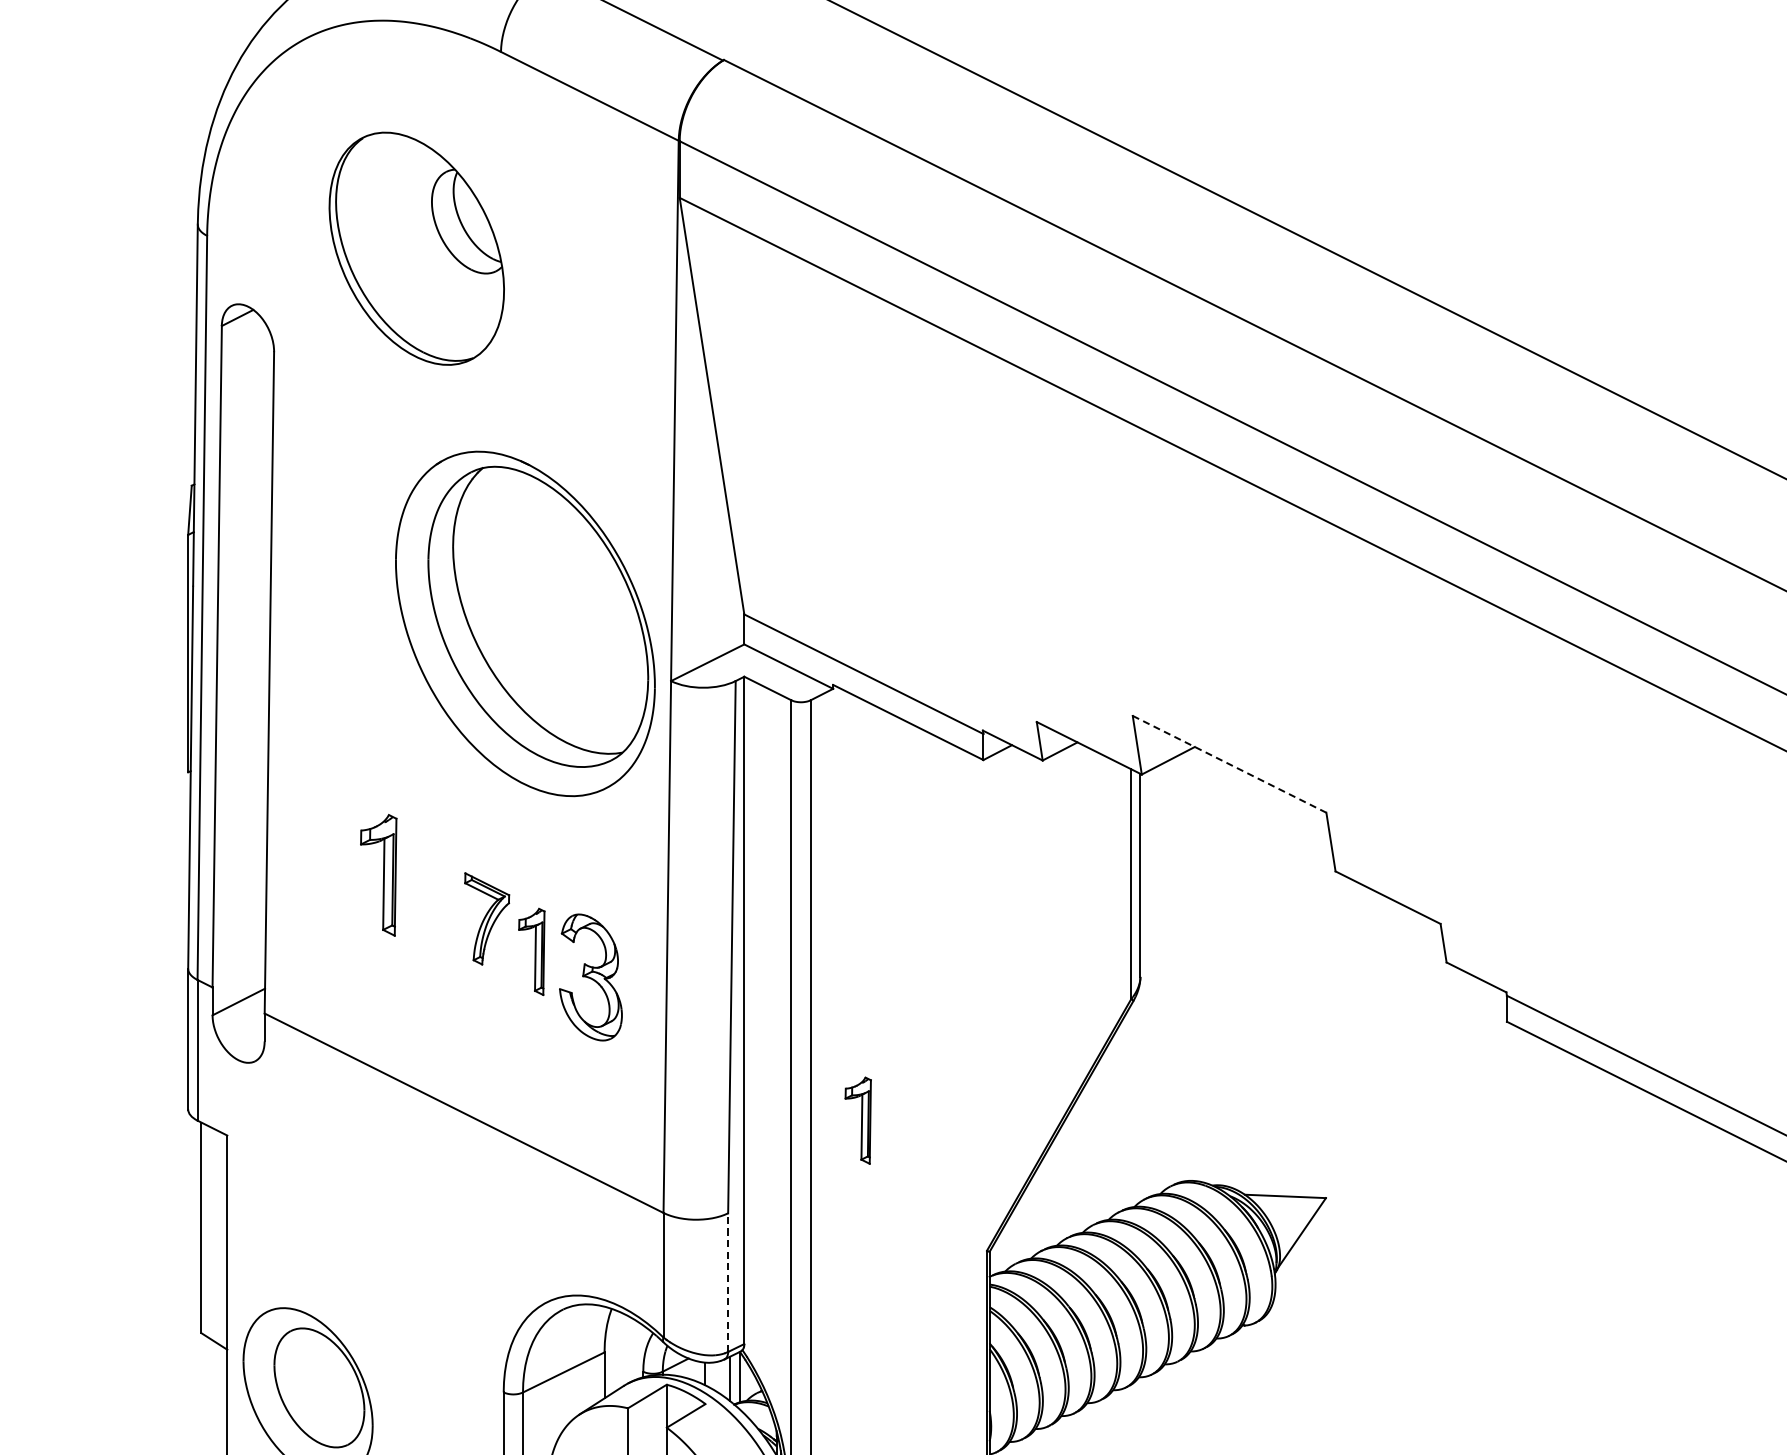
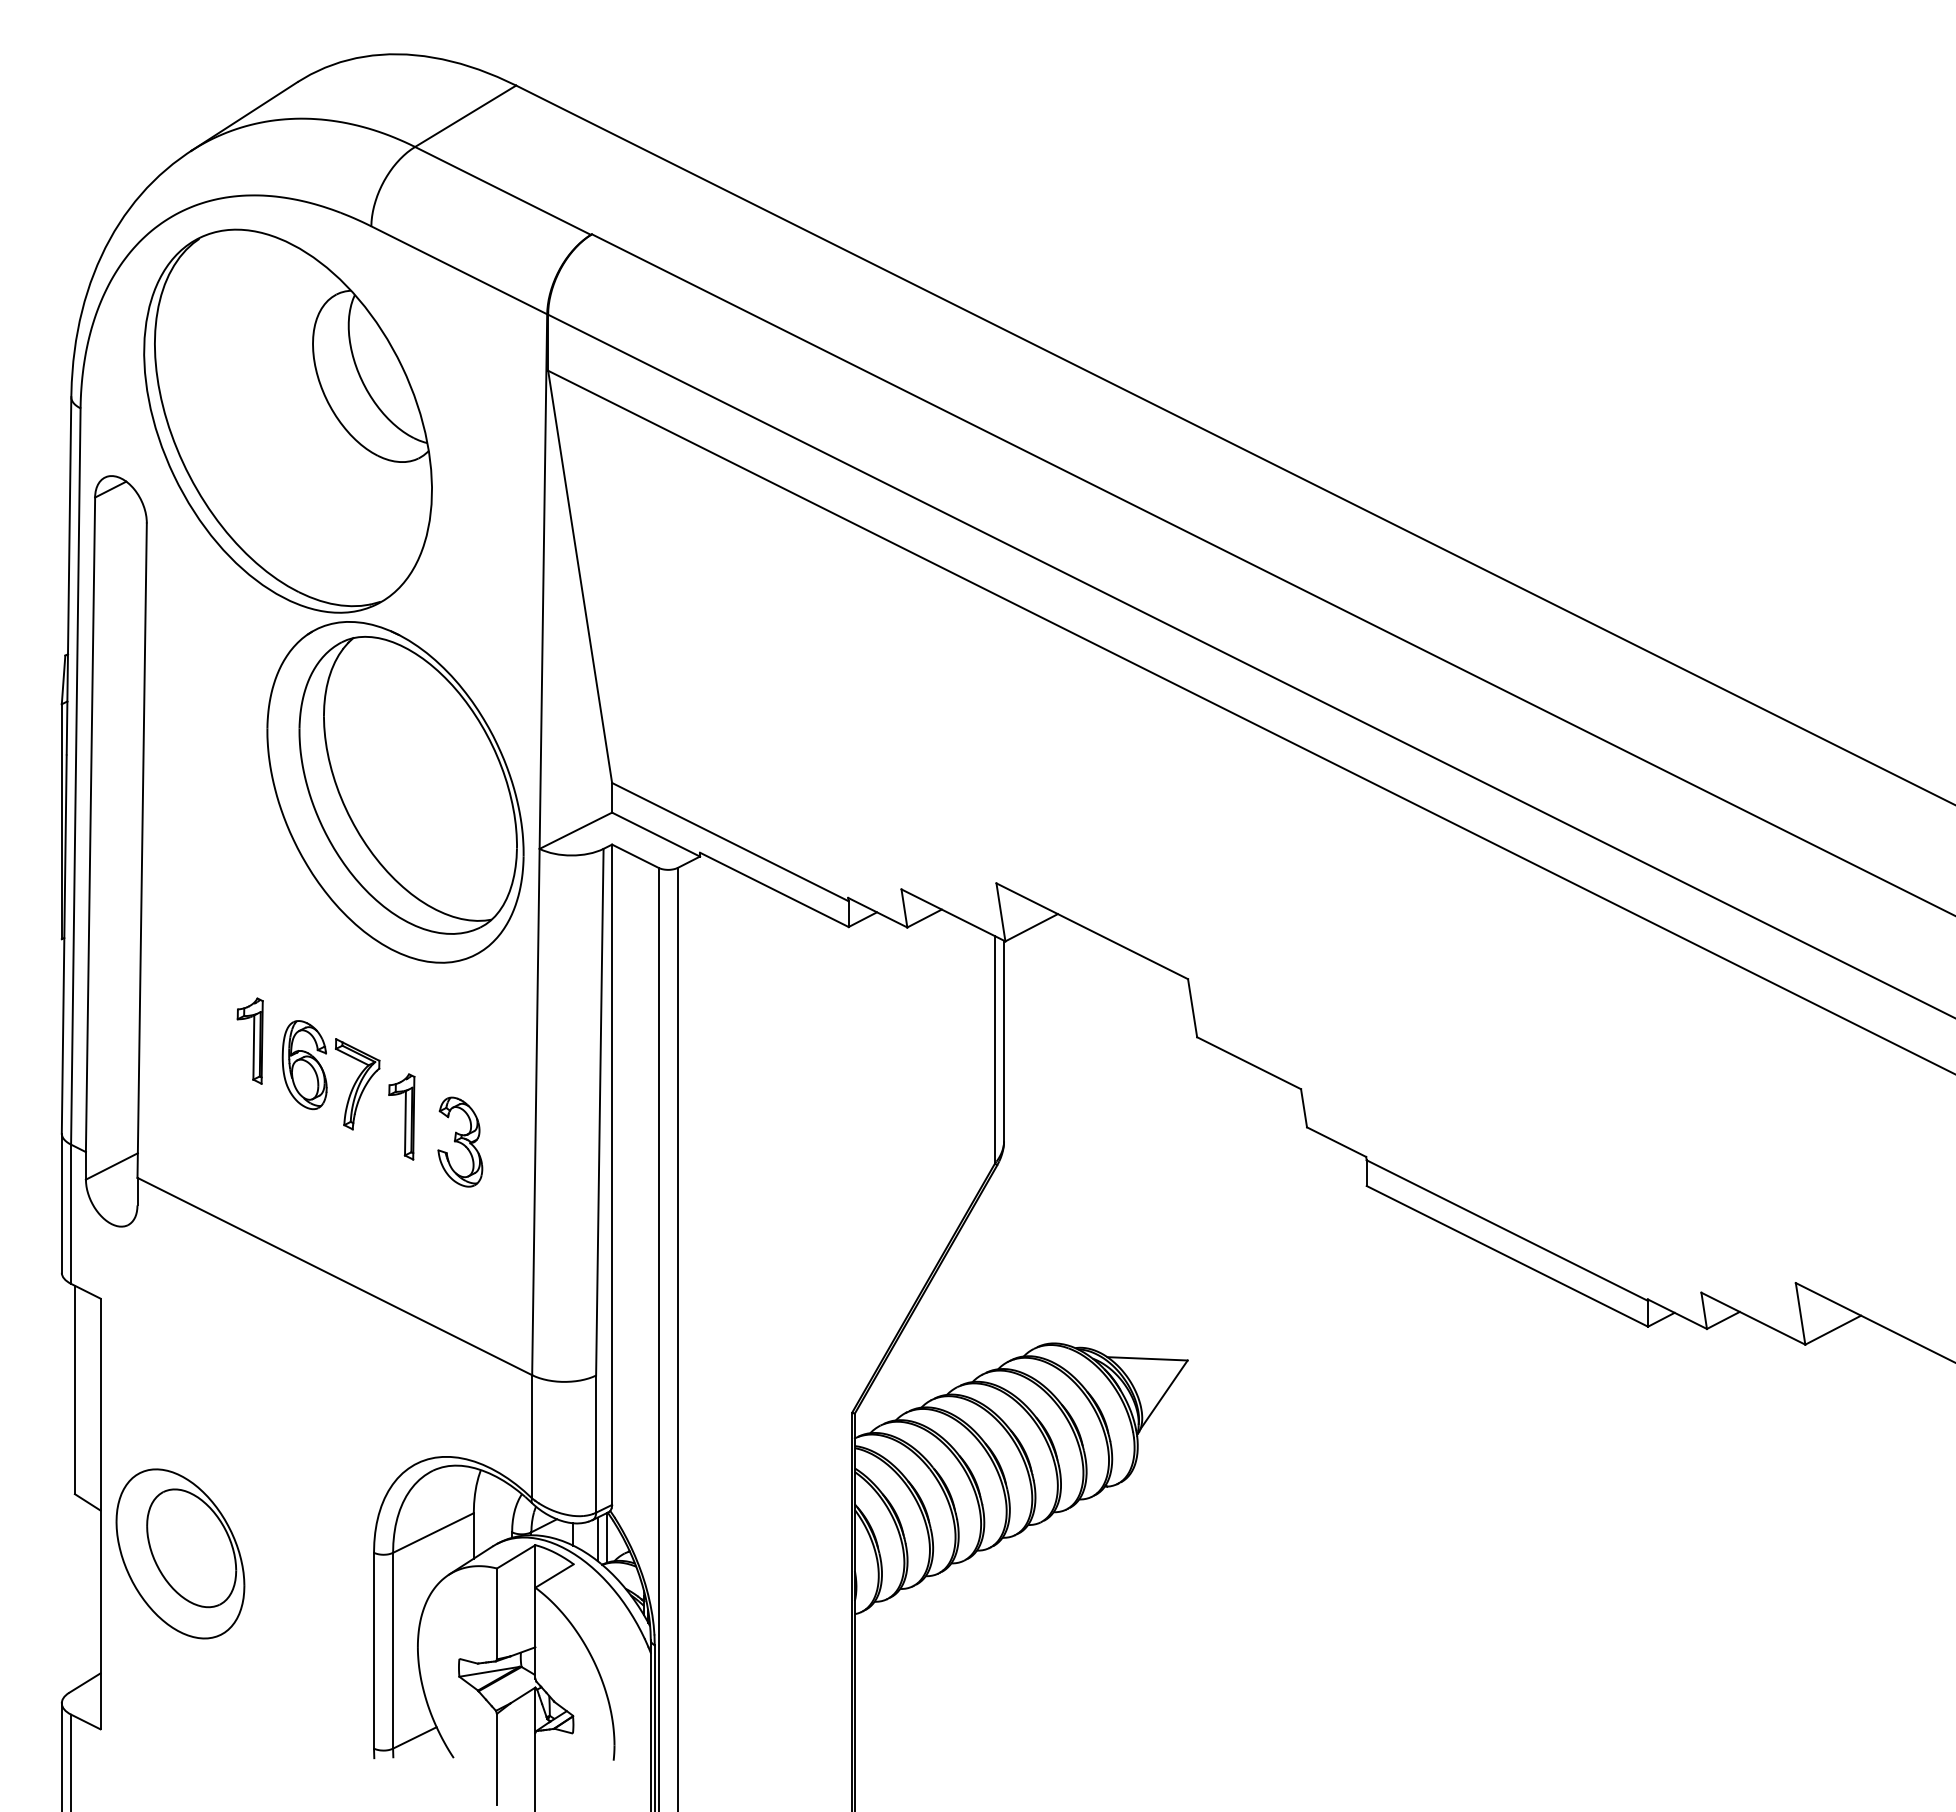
part: (416, 248) -> (287, 420), size x1.67
line: (1229, 764) -> (1092, 931), dashed -> solid
part: (377, 874) -> (249, 1040), size x0.71
part: (433, 899) -> (304, 1065), added
part: (591, 976) -> (460, 1141), size x0.71
part: (857, 1120) -> (724, 1283), removed
line: (728, 1282) -> (596, 1444), dashed -> solid

